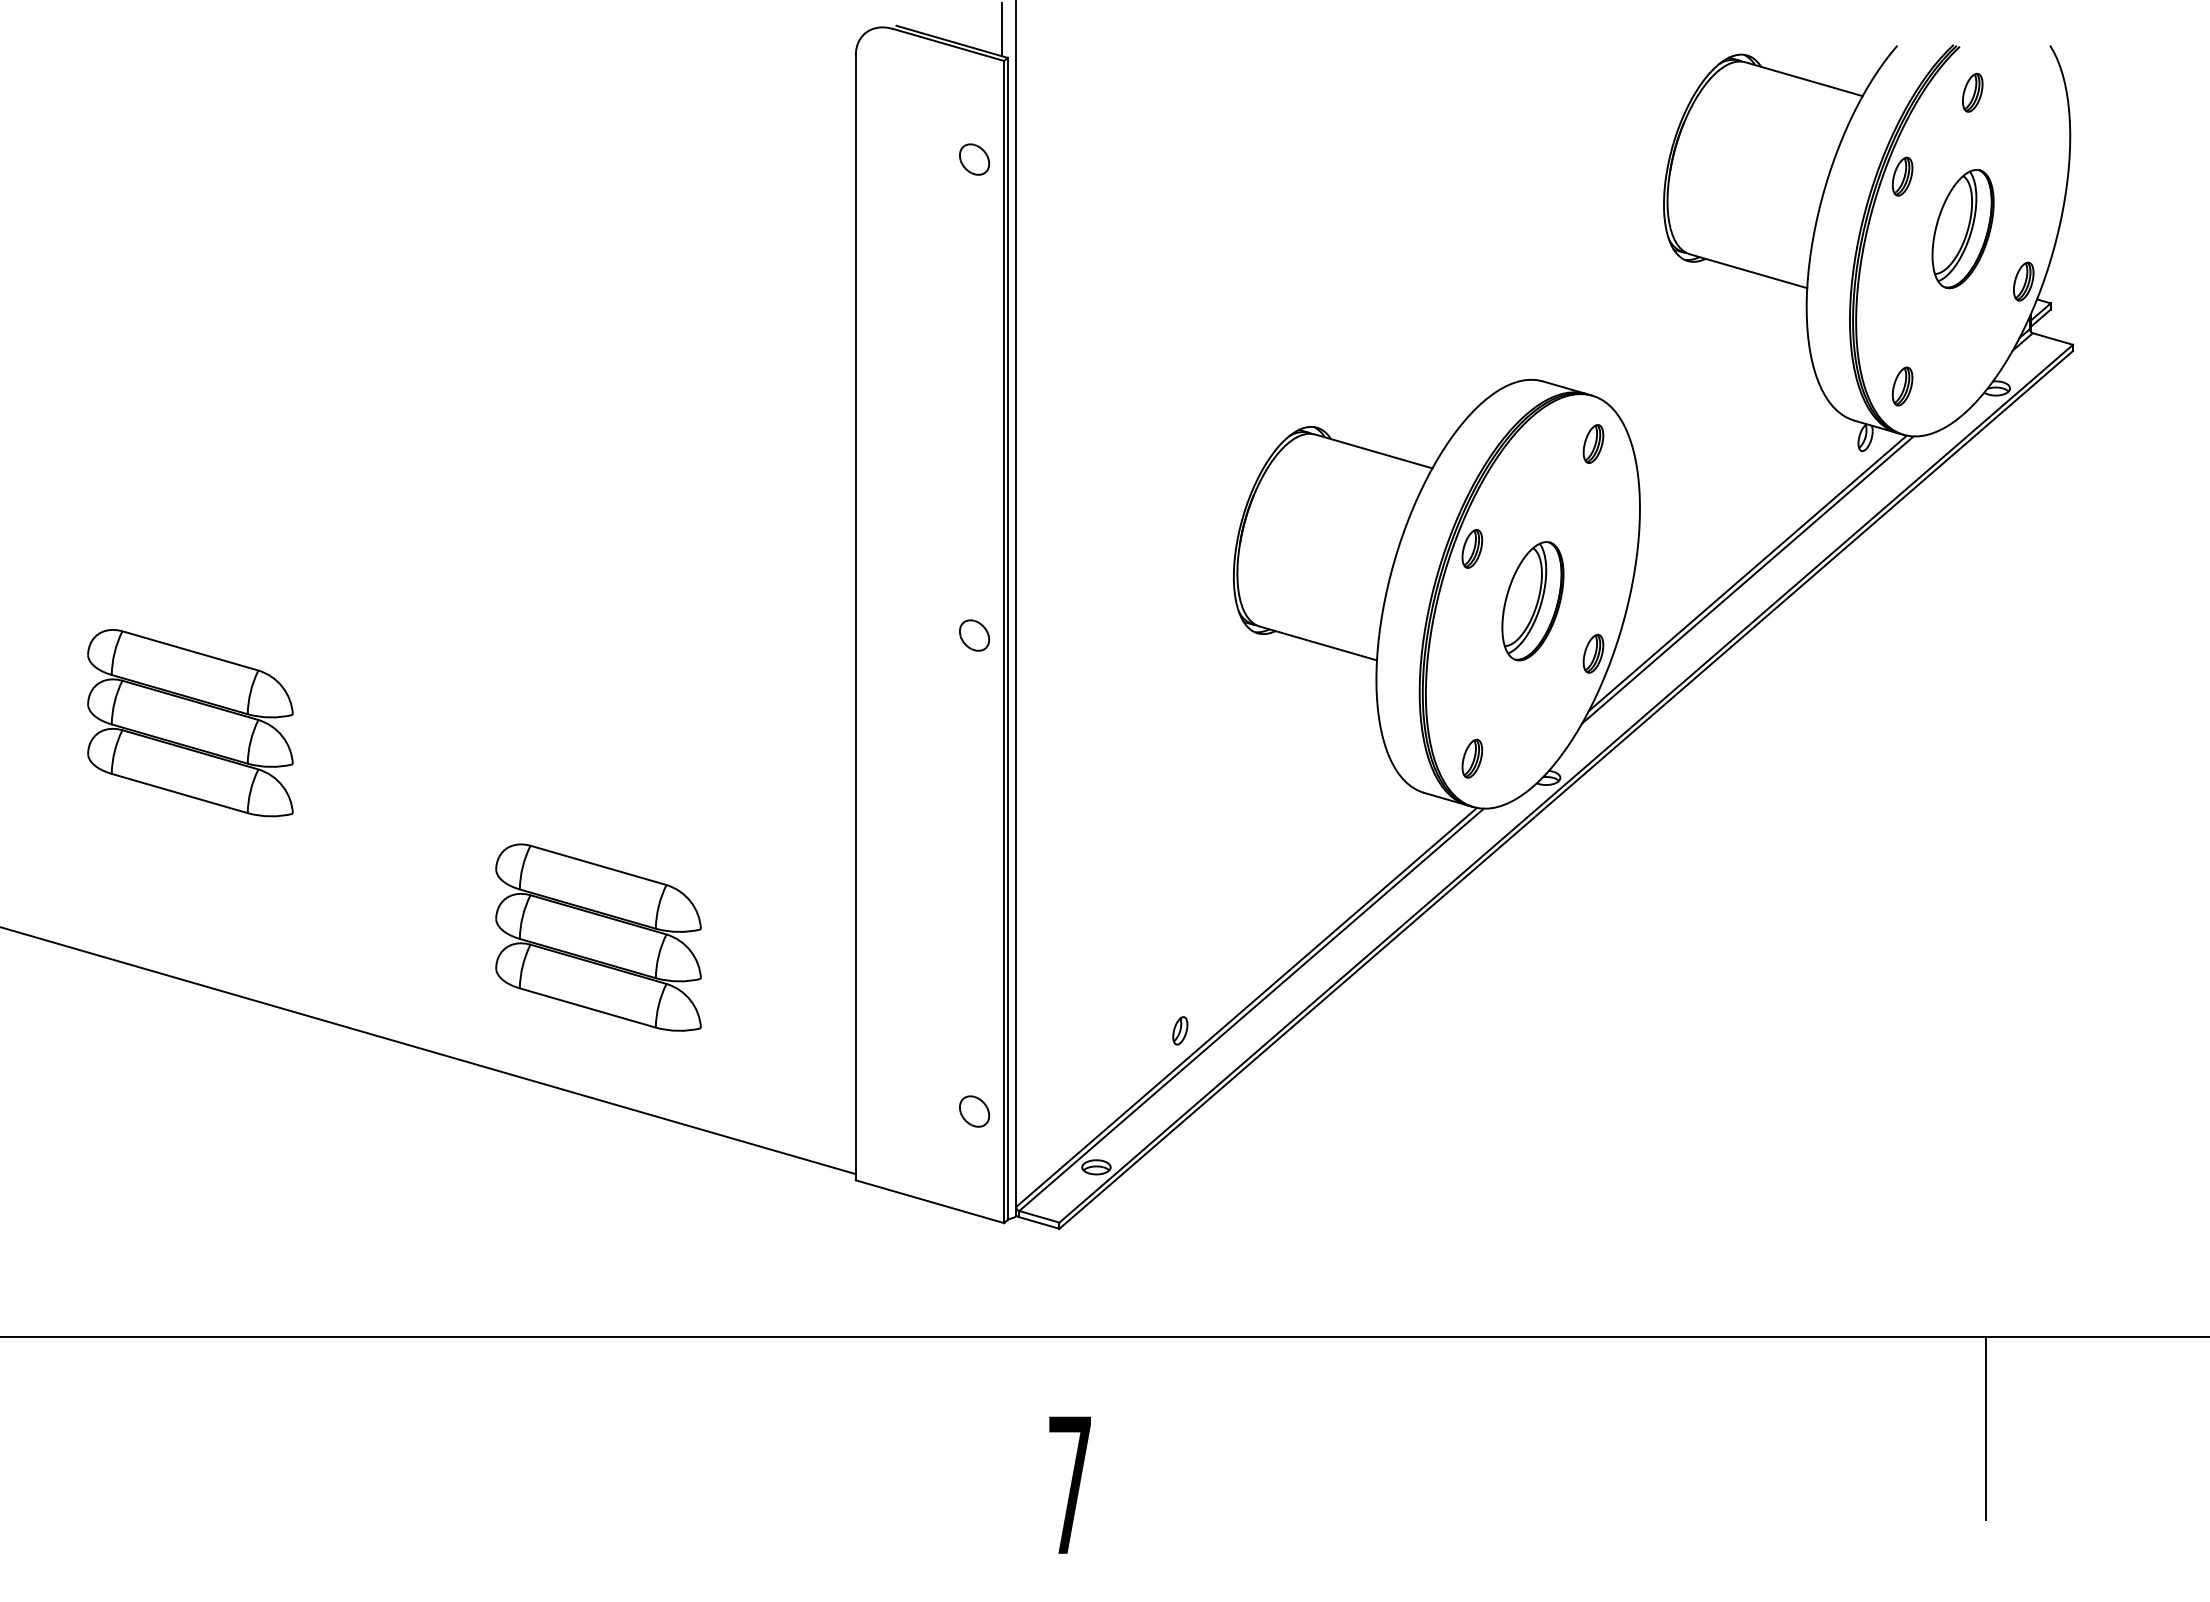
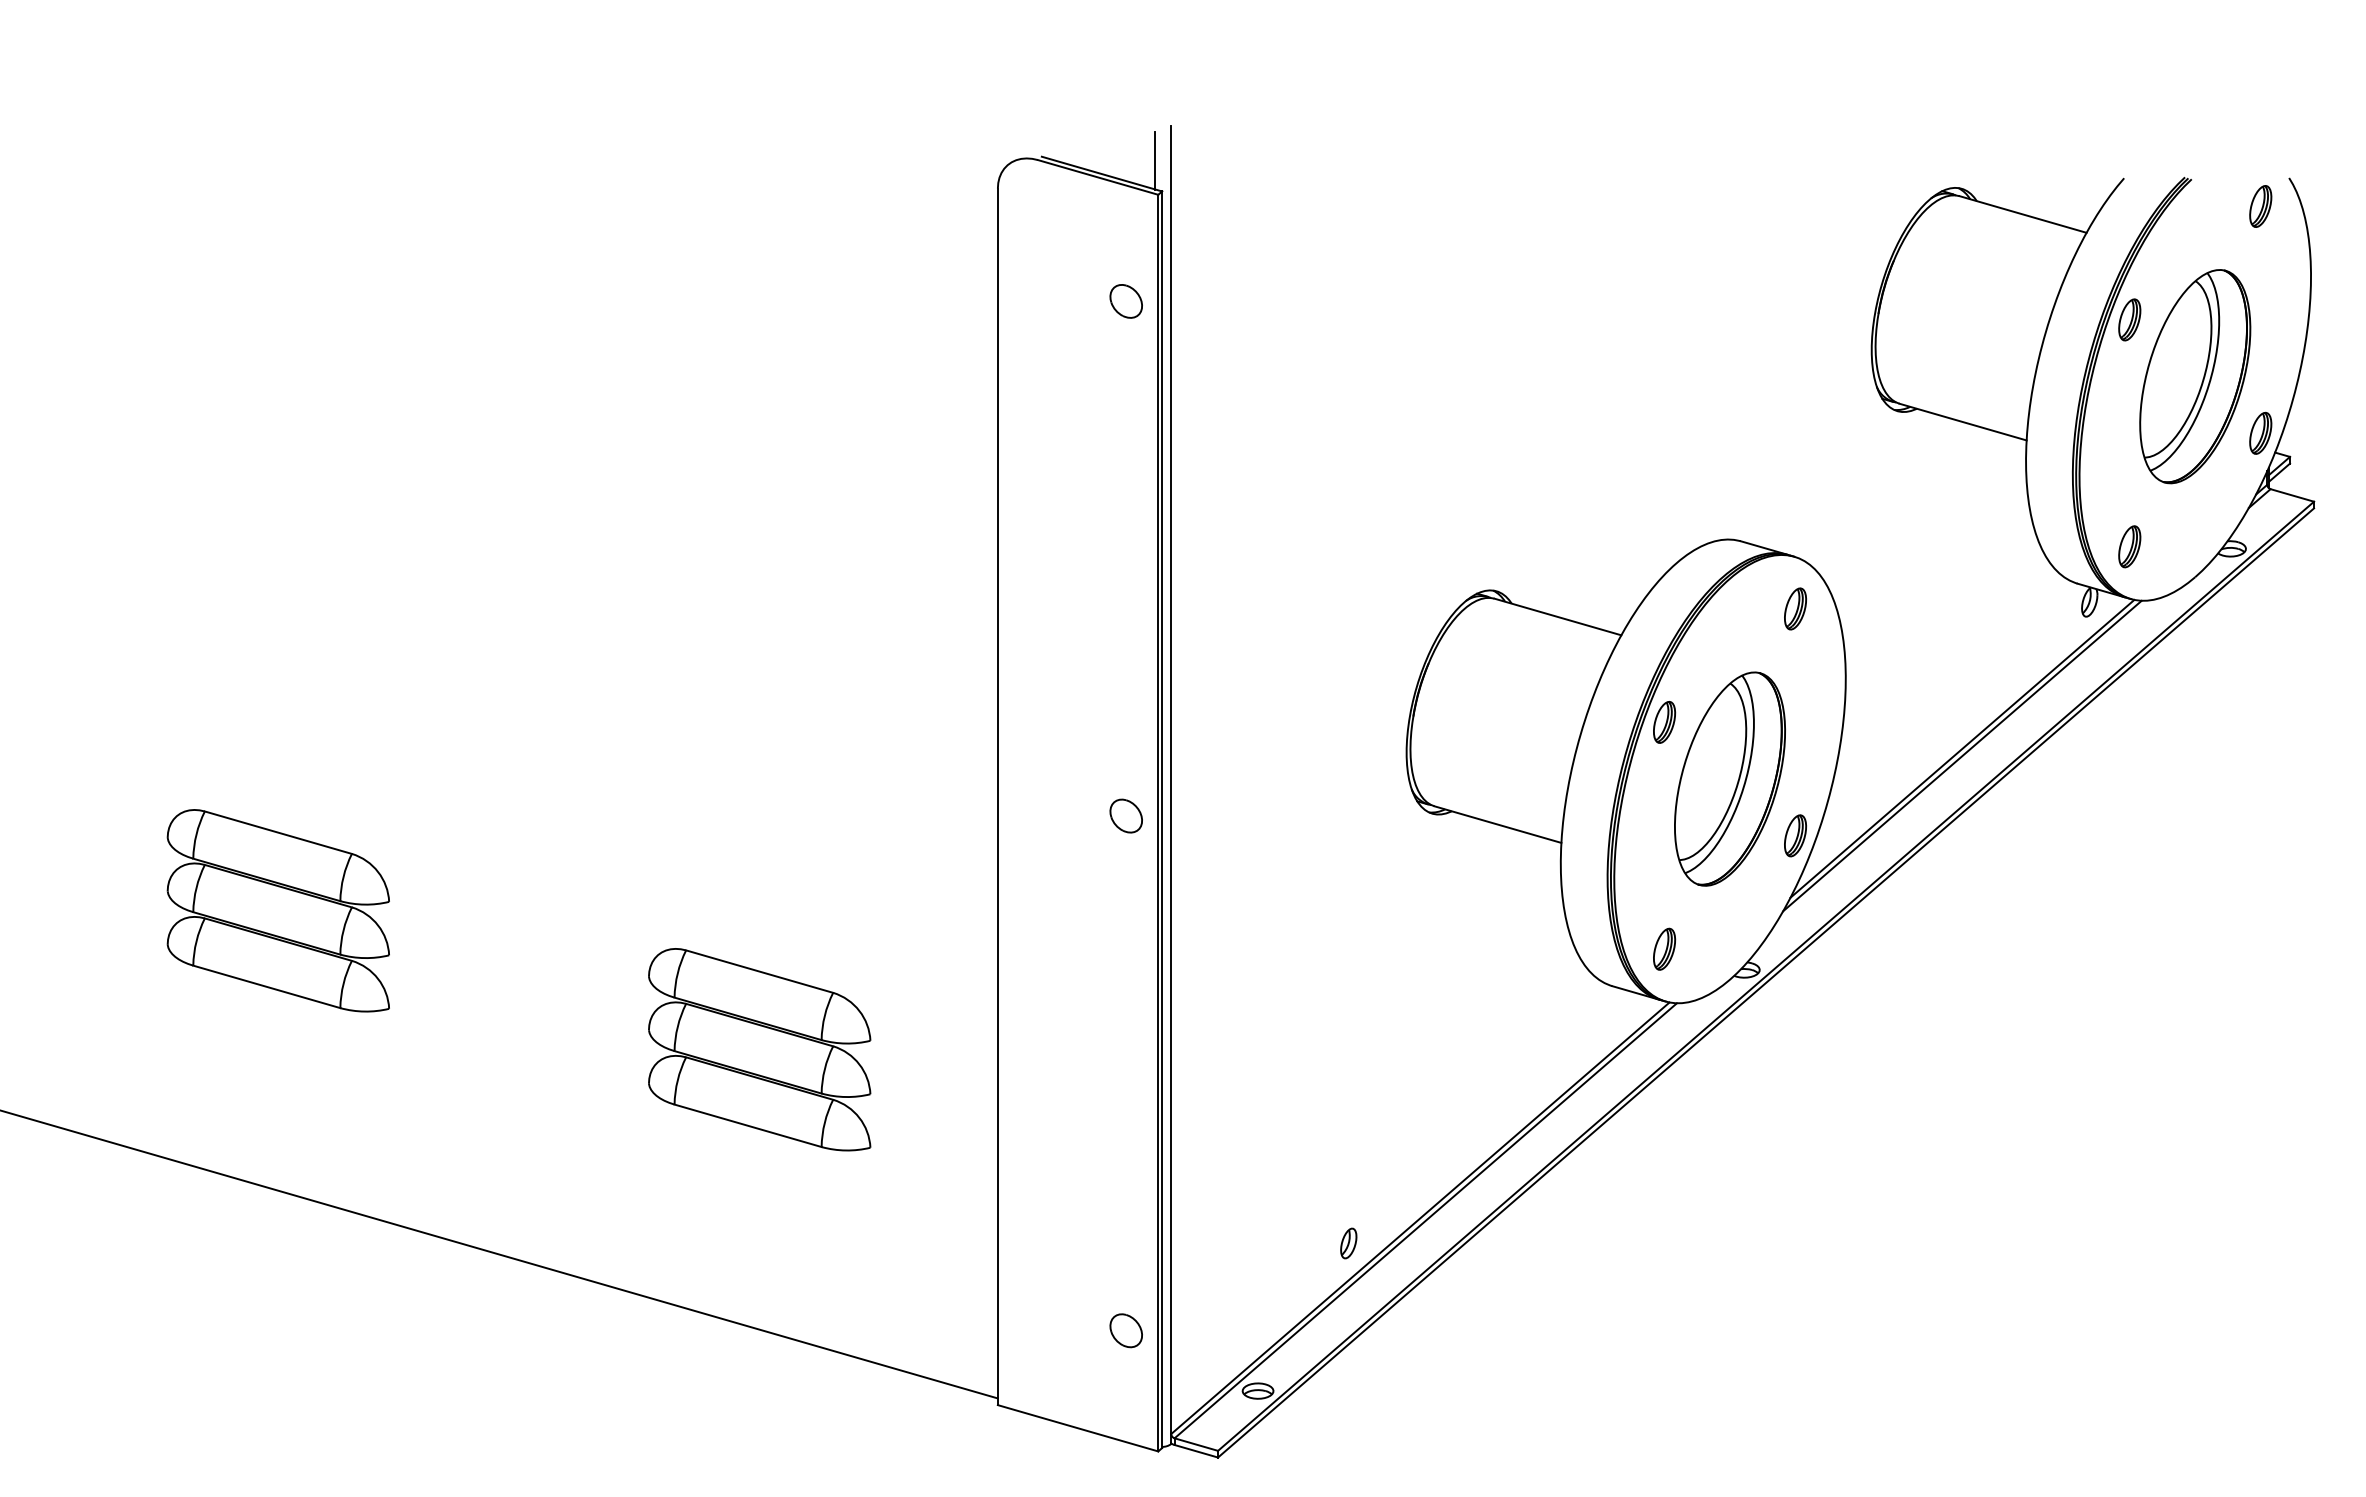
part: (1972, 92) -> (2260, 206), moved
part: (1962, 228) -> (2194, 375), size x1.67
part: (1532, 600) -> (1729, 778), size x1.67
part: (598, 937) -> (759, 1049), moved

